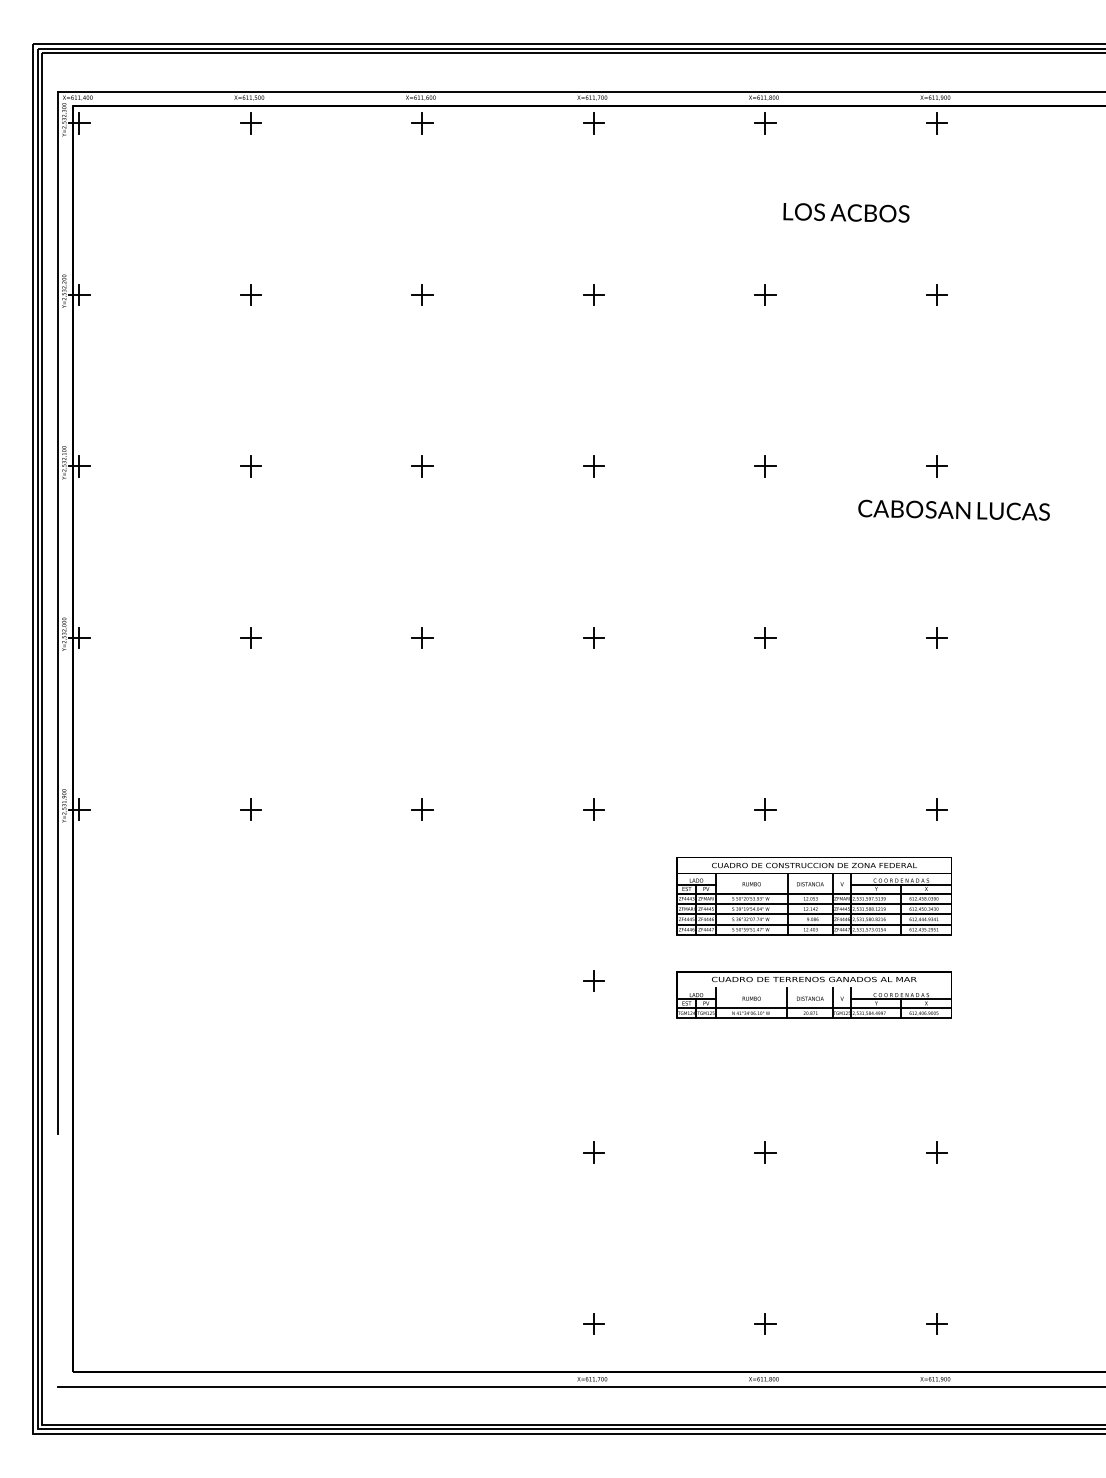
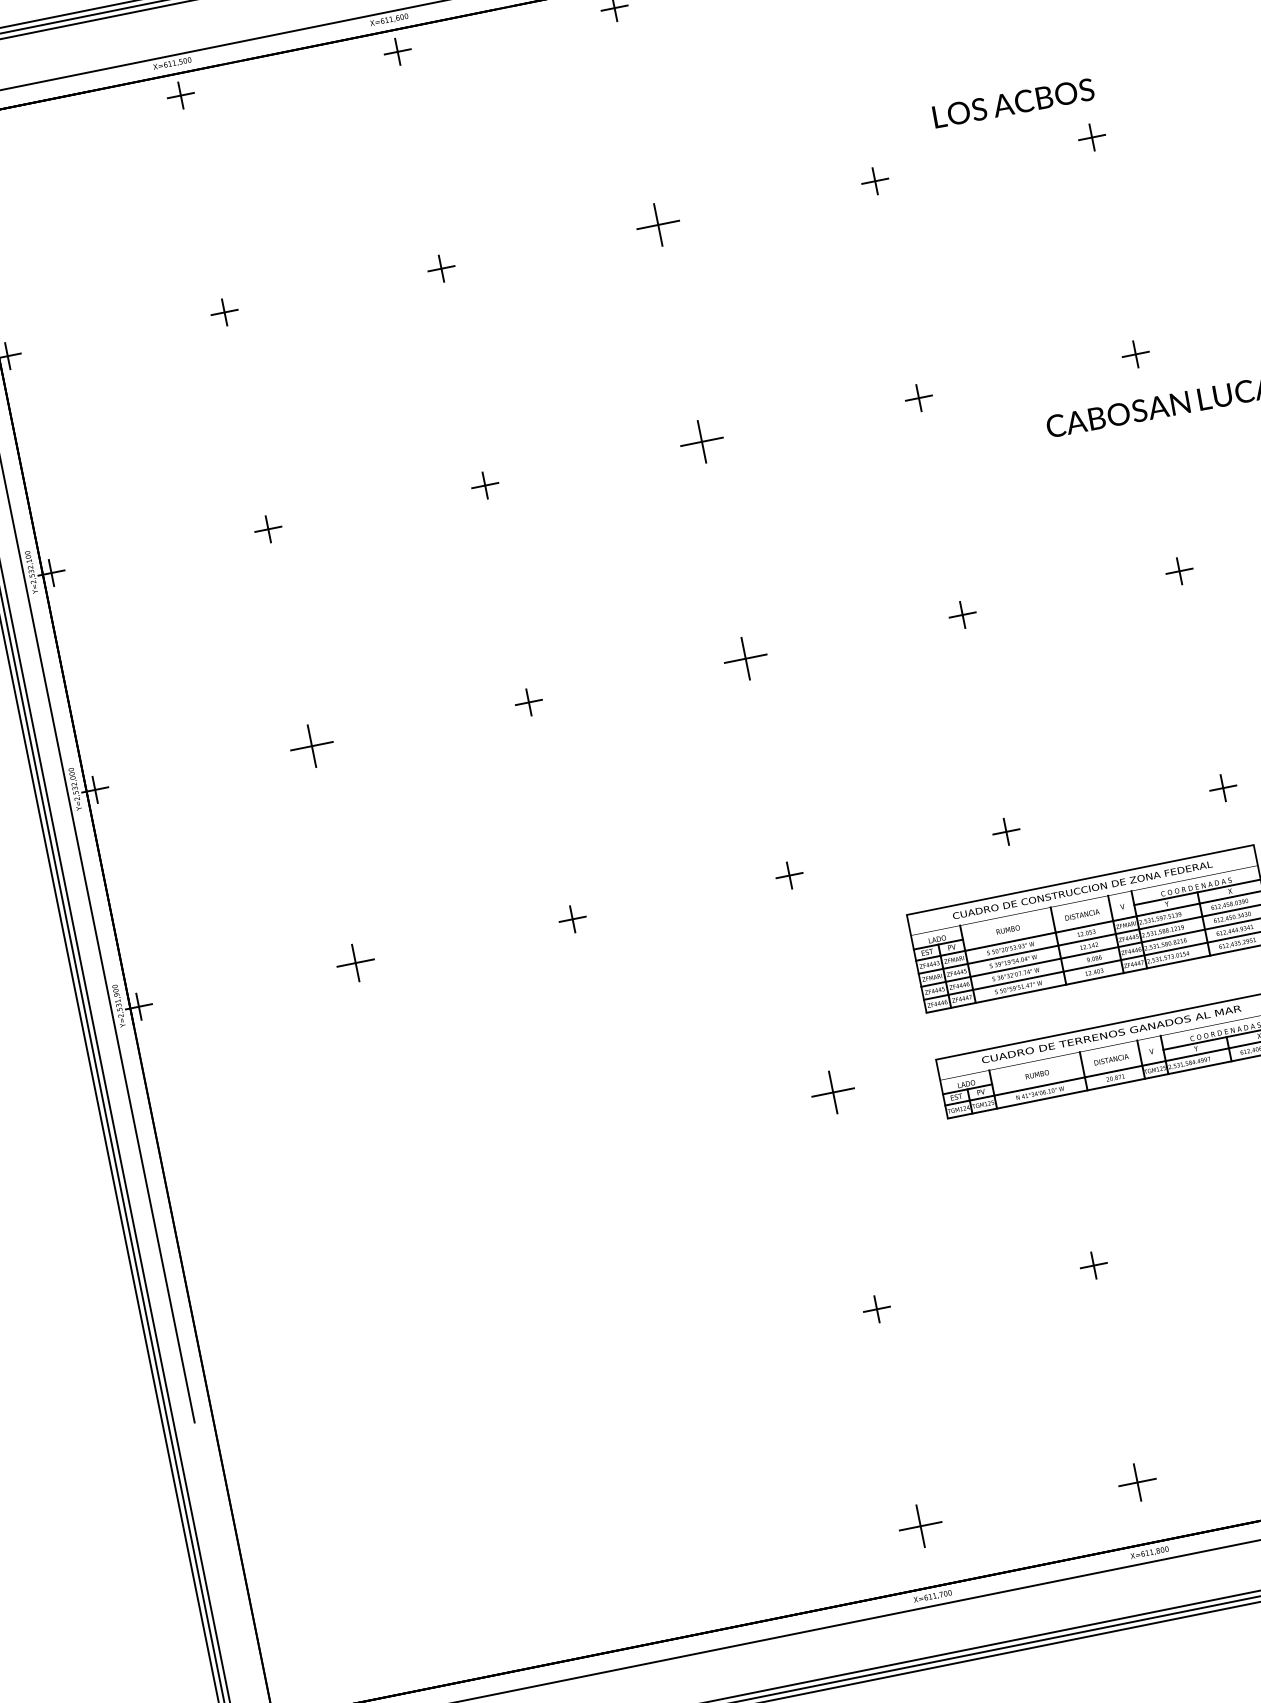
text: (846, 212) -> (1013, 102), moved
part: (593, 294) -> (657, 224), size x1.6
part: (593, 466) -> (701, 442), size x1.6
part: (250, 637) -> (311, 745), size x1.6
part: (593, 637) -> (745, 658), size x1.6
part: (250, 809) -> (355, 963), size x1.4
part: (593, 980) -> (832, 1091), size x1.6
part: (593, 1323) -> (920, 1525), size x1.6
part: (765, 1323) -> (1137, 1481), size x1.4

